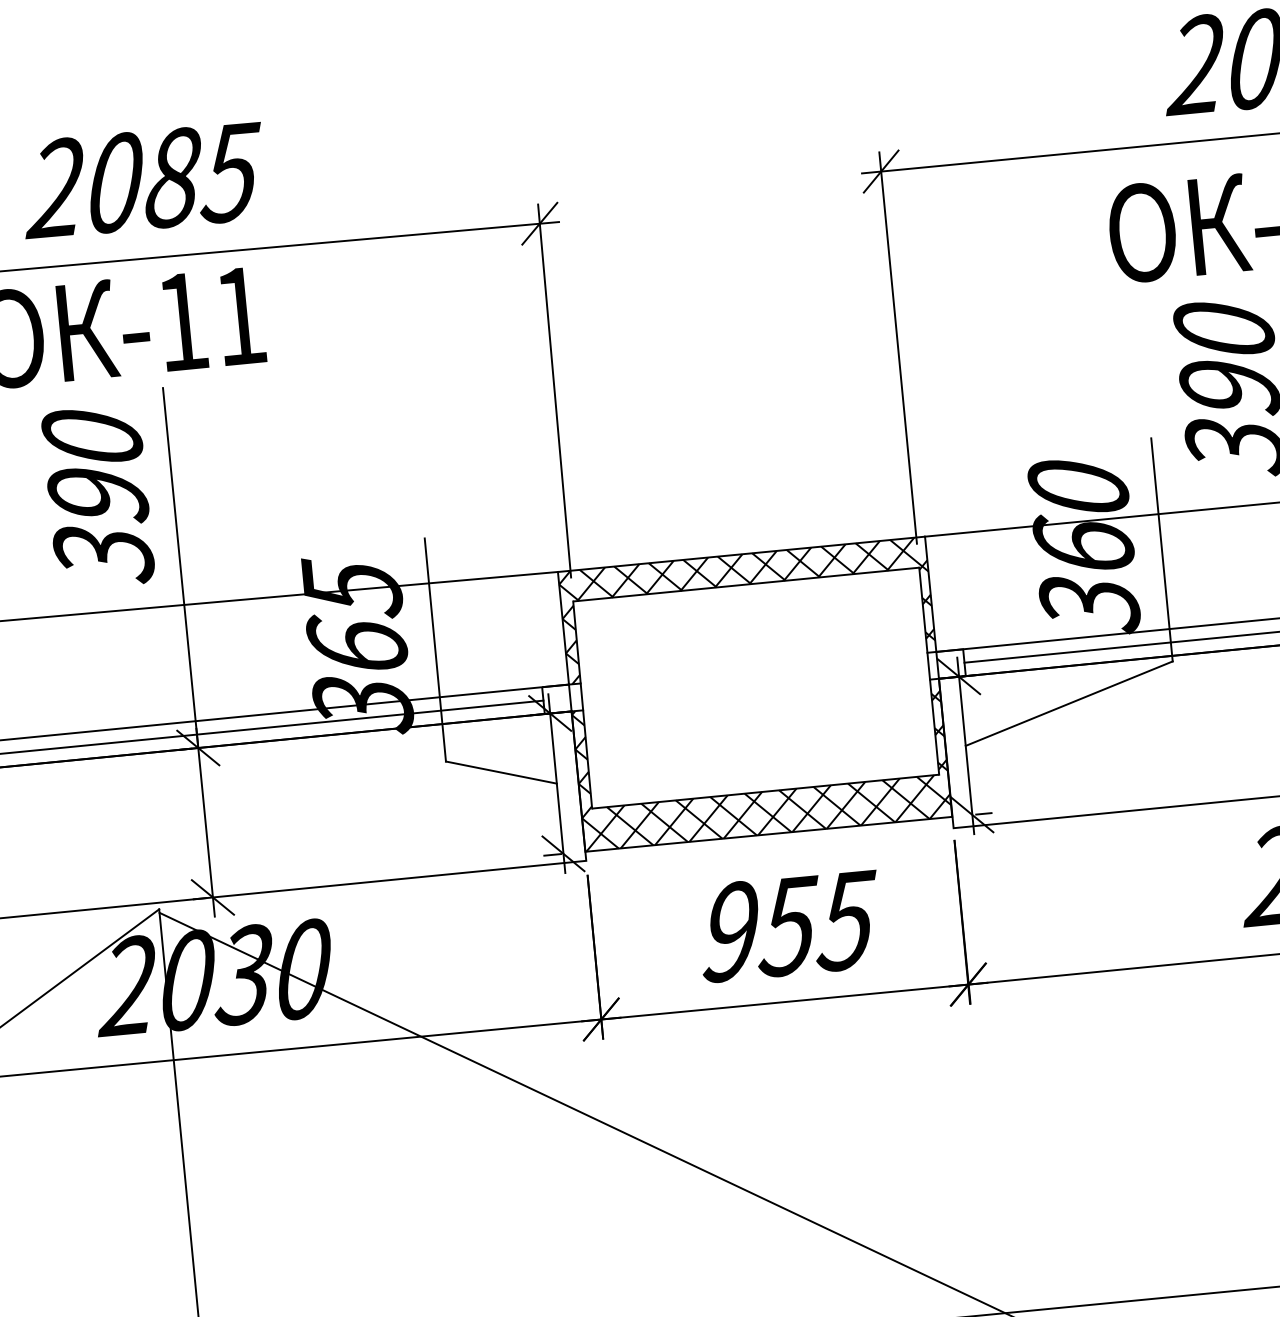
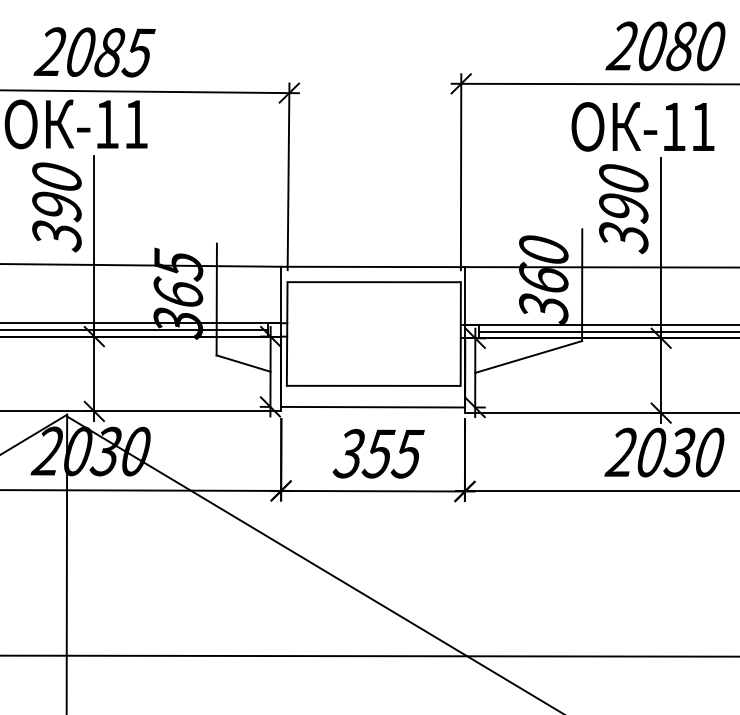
hatch: (747, 609) -> (373, 294), removed
hatch: (762, 762) -> (373, 371), removed
text: (728, 931) -> (348, 453), 955 -> 355

